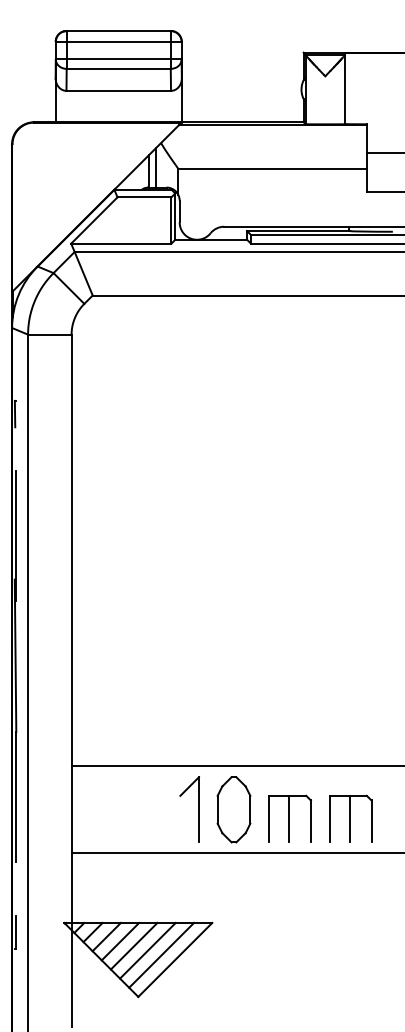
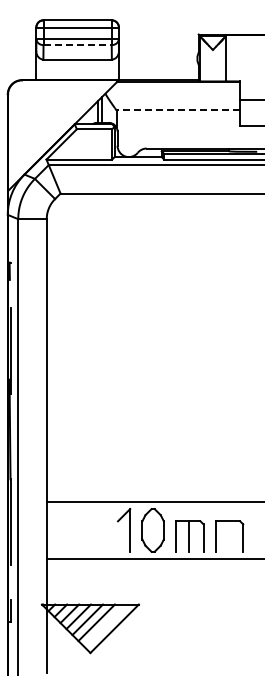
line: (120, 69) -> (78, 45), solid -> dashed
line: (272, 168) -> (178, 110), solid -> dashed
line: (349, 819) -> (228, 536), removed
line: (161, 954) -> (105, 625), removed

